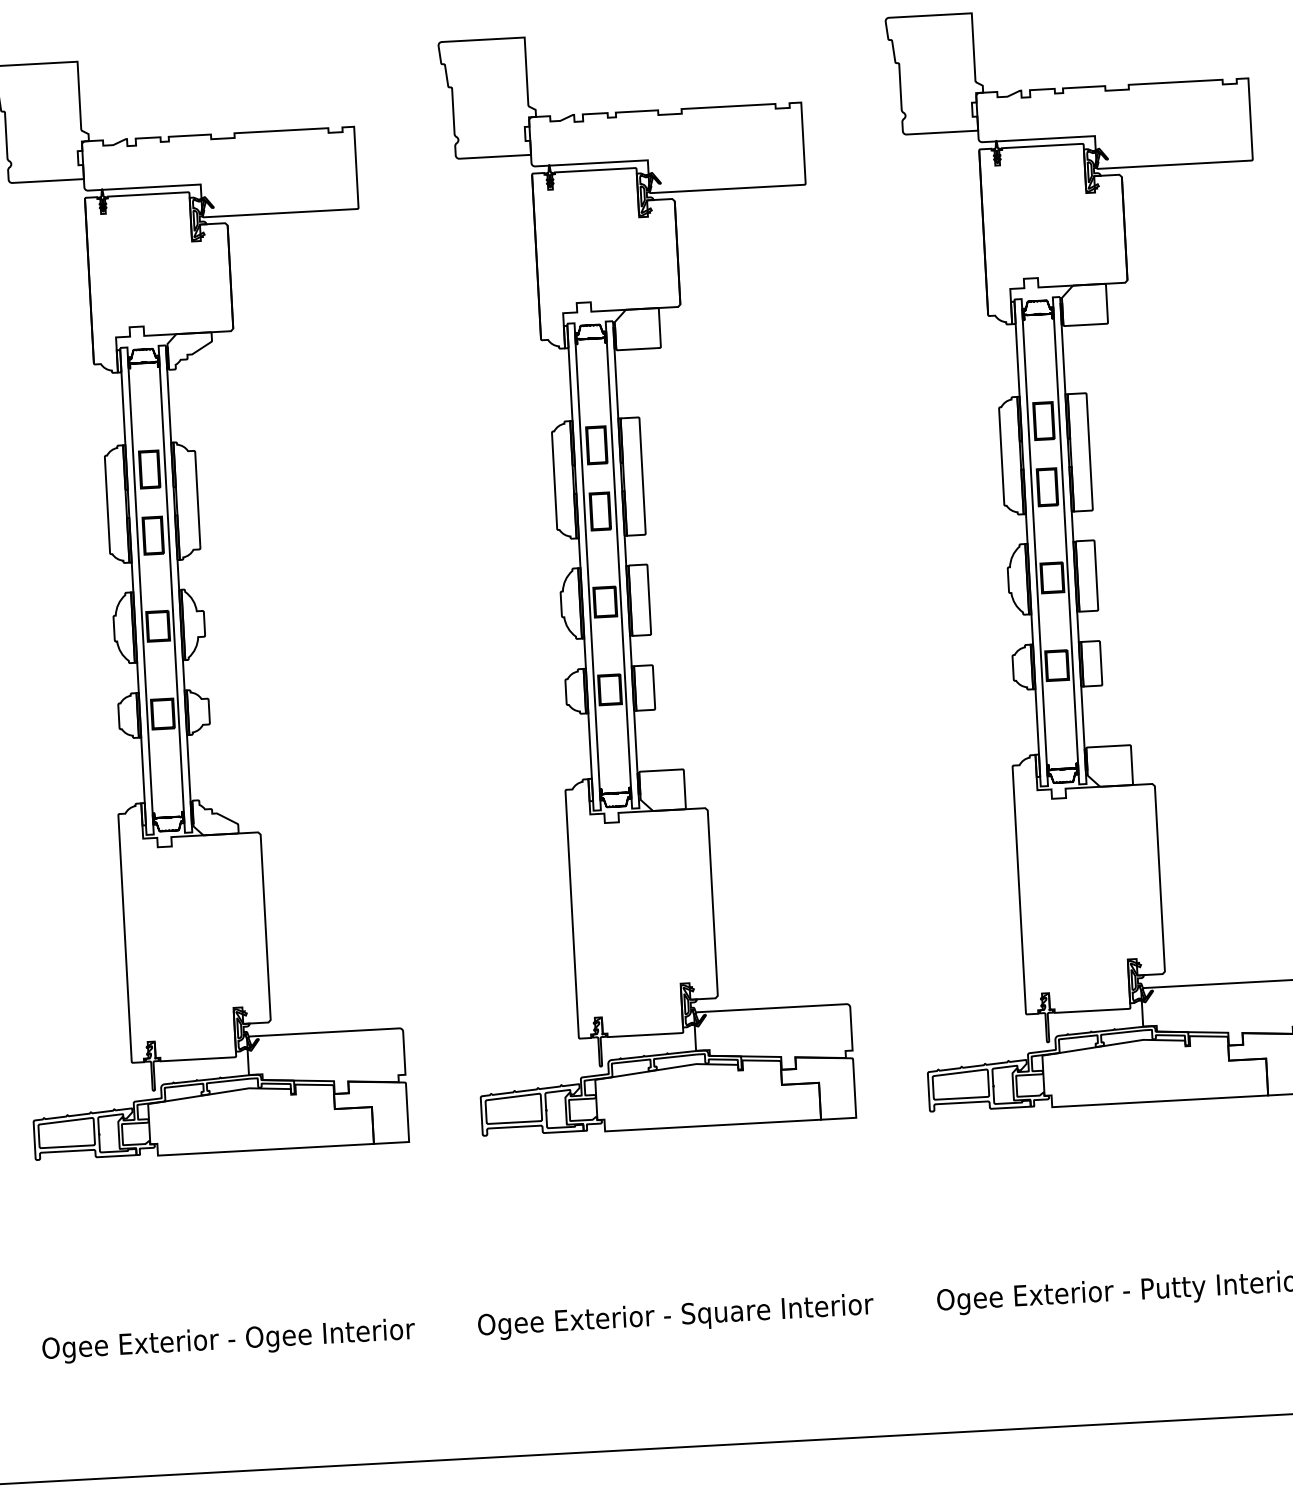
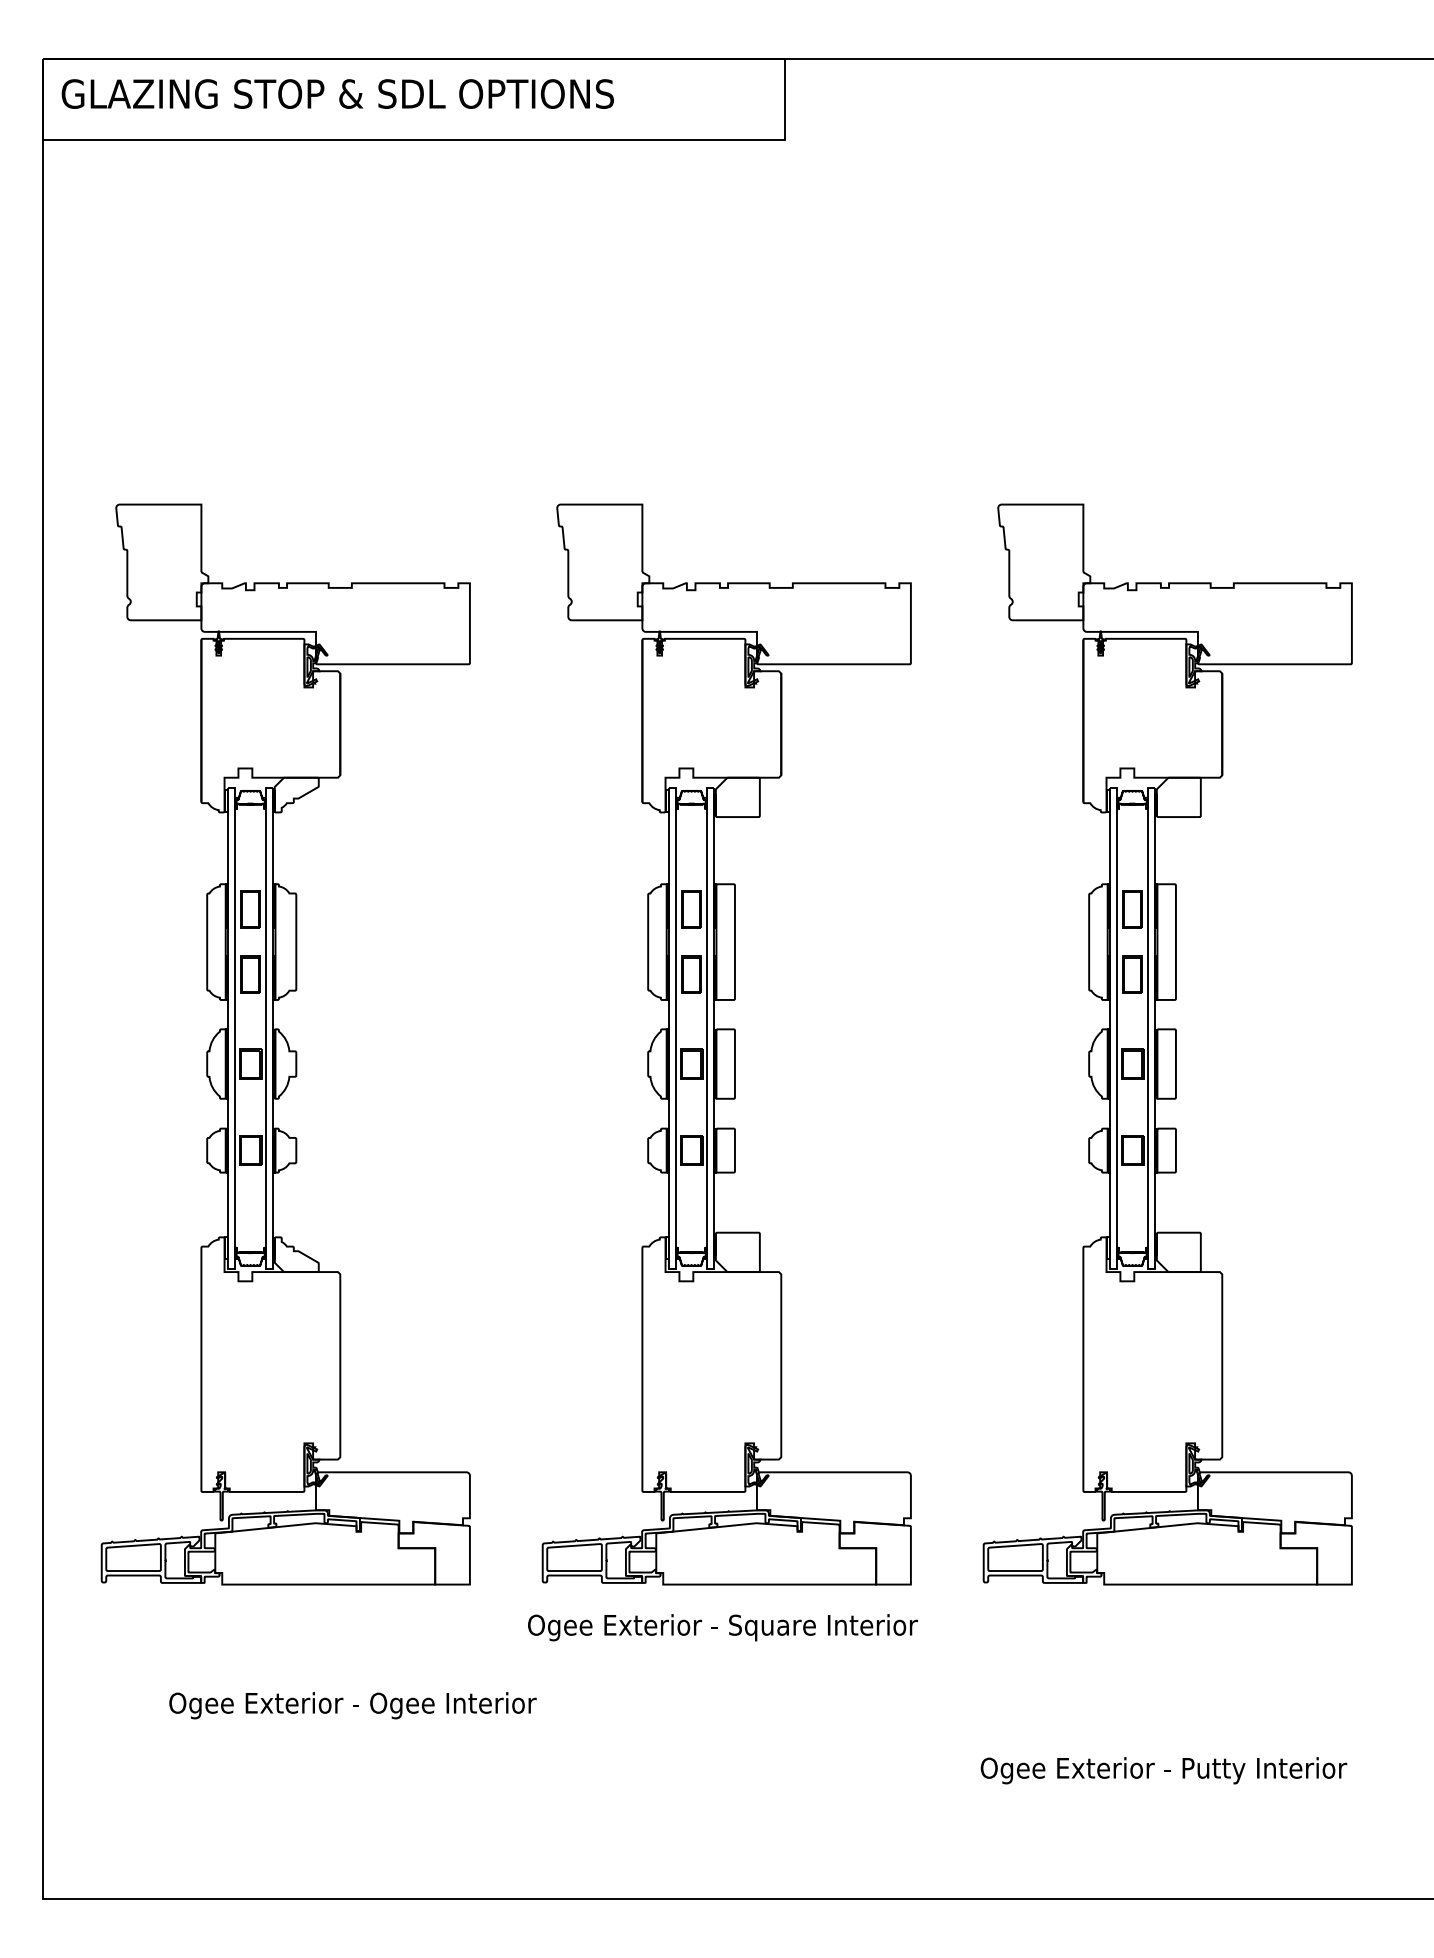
text: (675, 1316) -> (722, 1627), moved
text: (228, 1340) -> (352, 1705), moved

